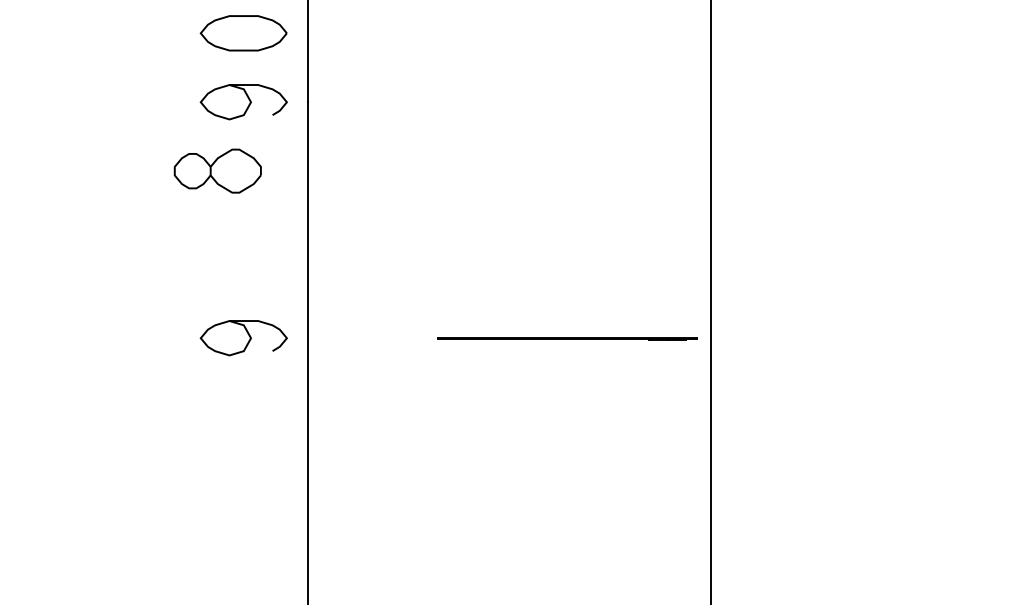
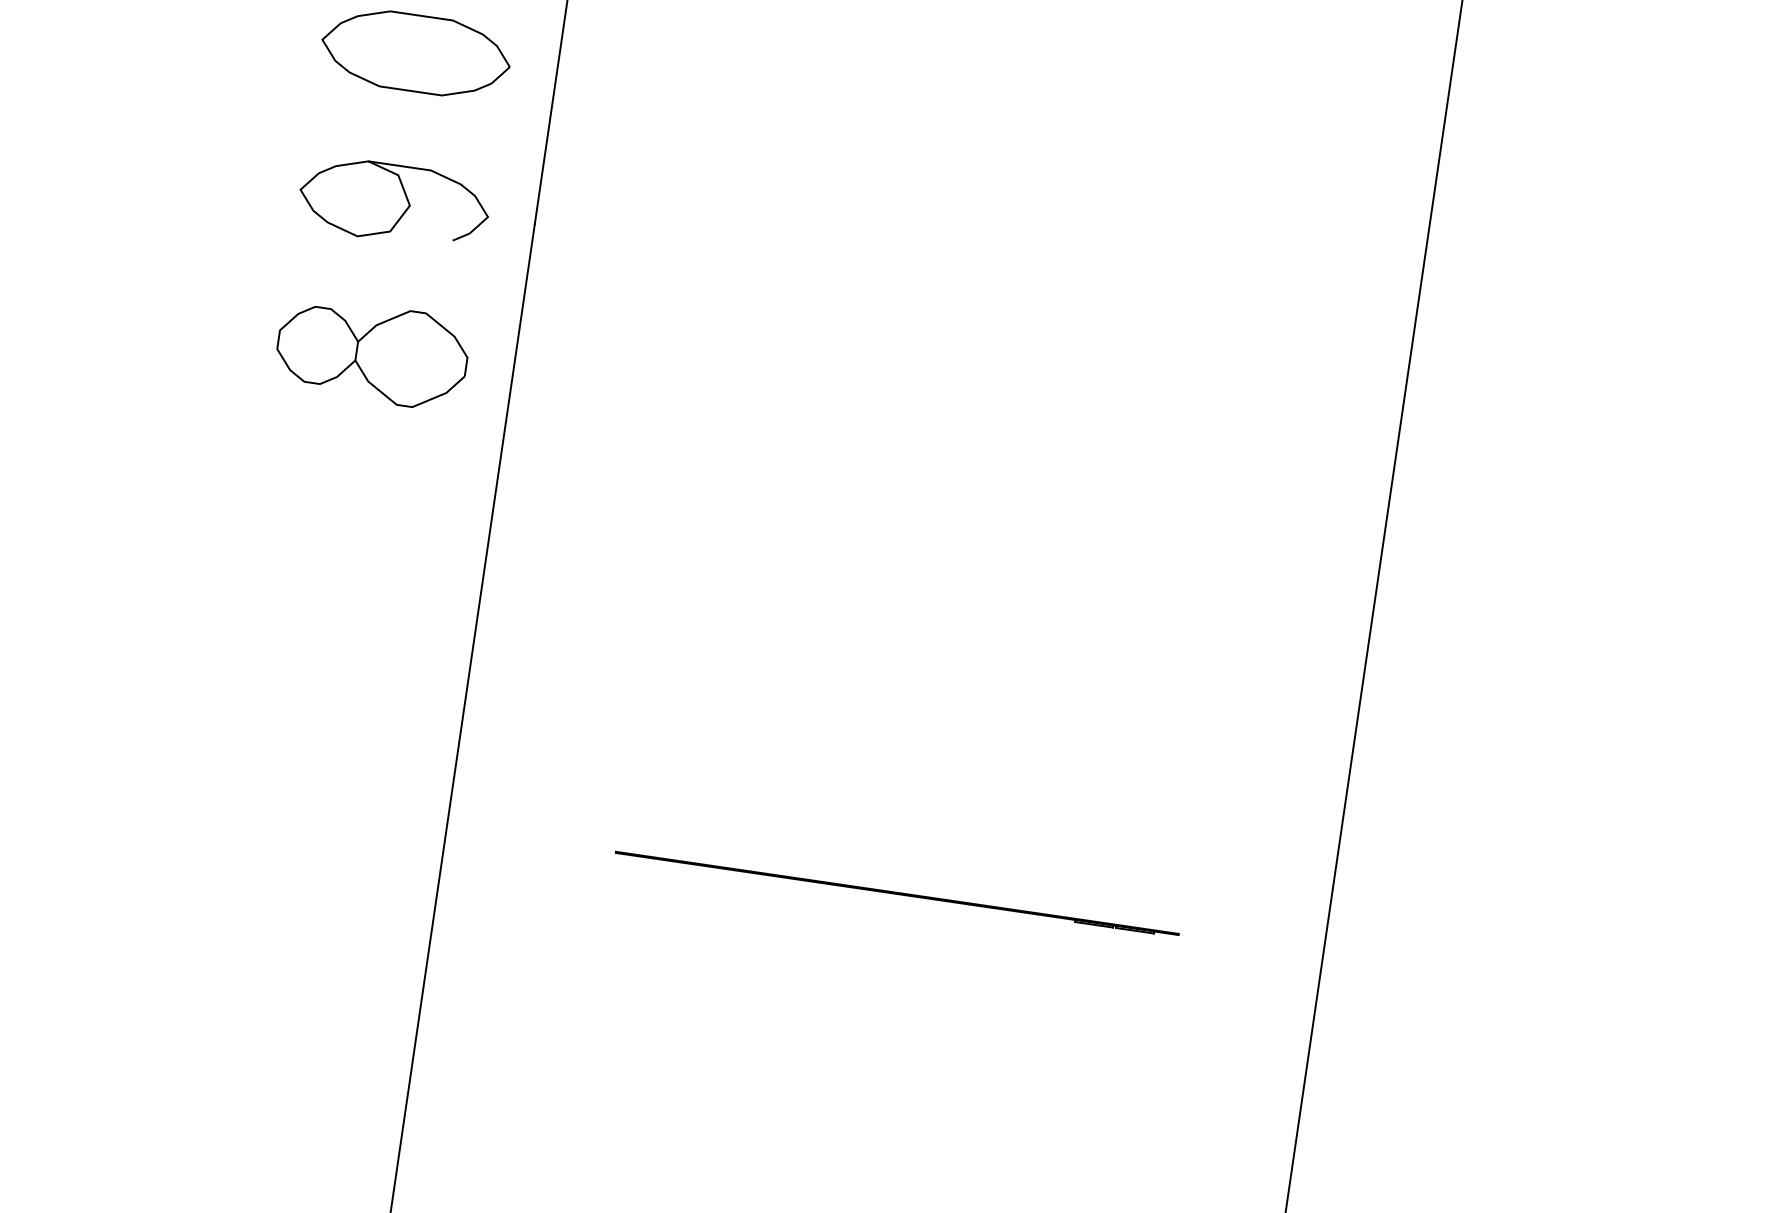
part: (217, 170) -> (371, 351), moved
line: (567, 338) -> (897, 893), moved
curve: (248, 340) -> (328, 723), removed

